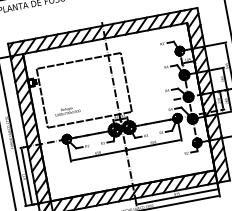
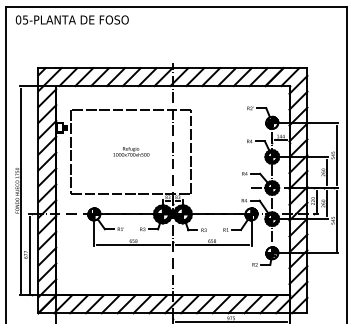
text: (67, 110) -> (131, 151), moved

